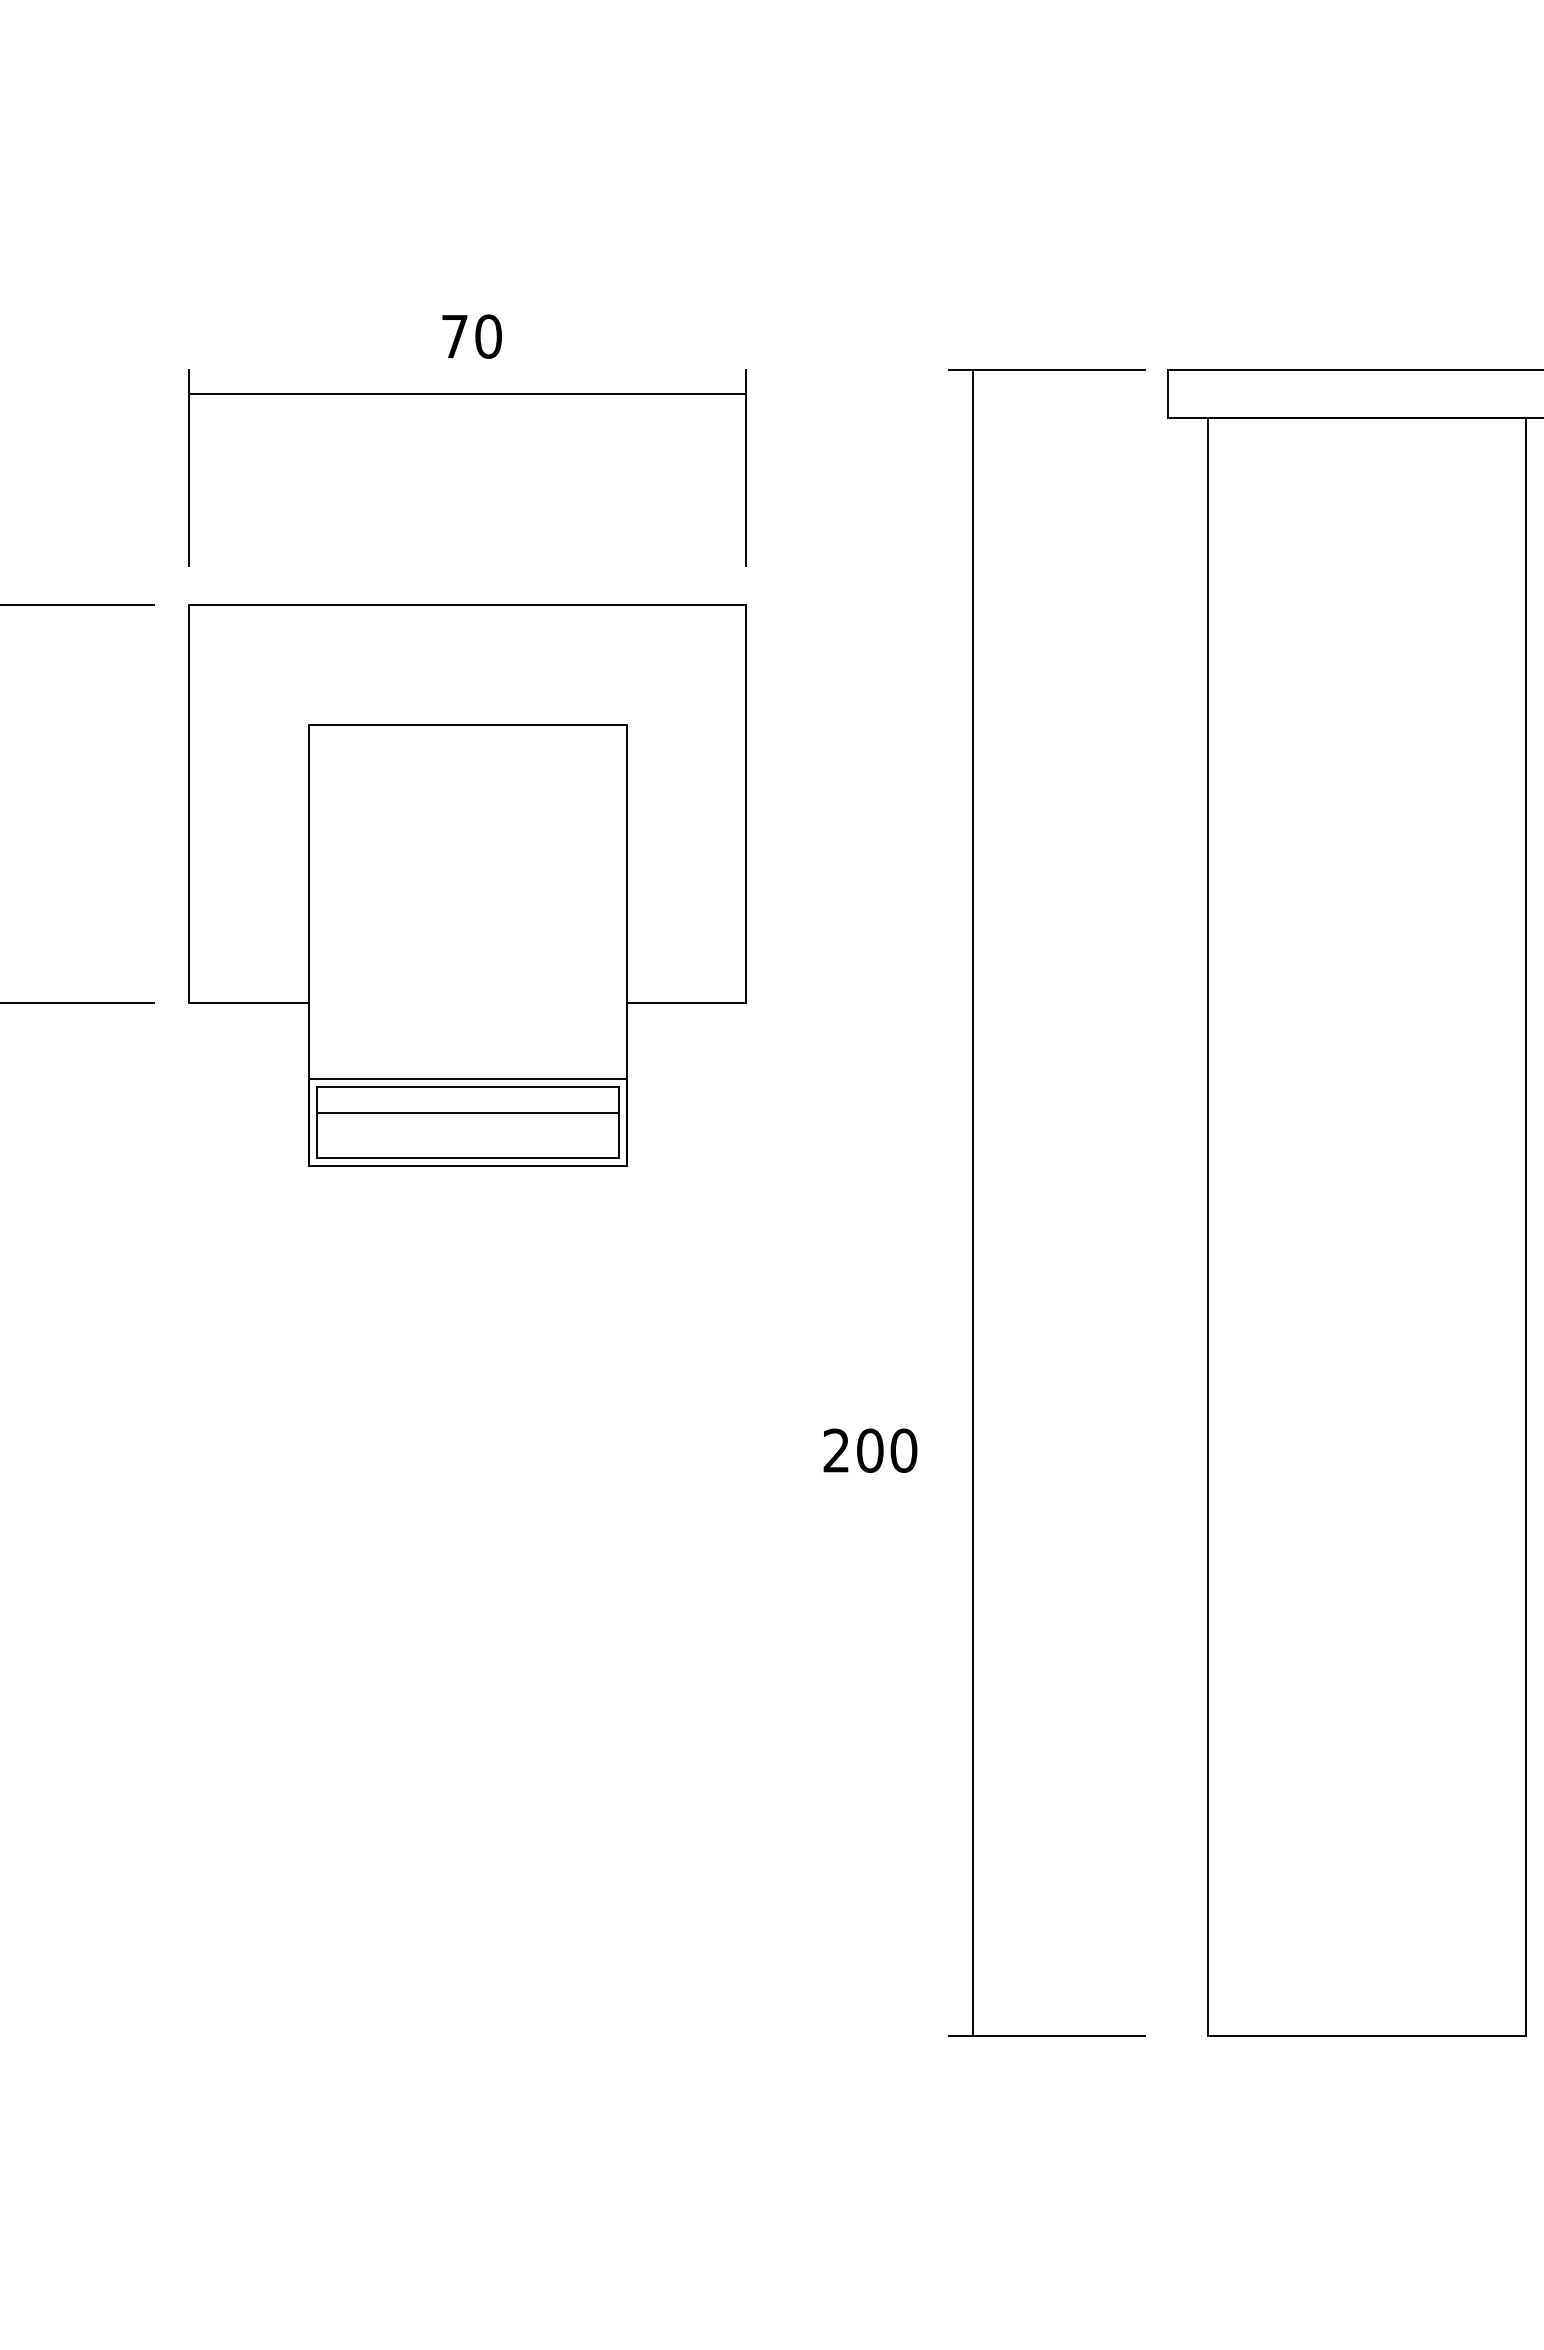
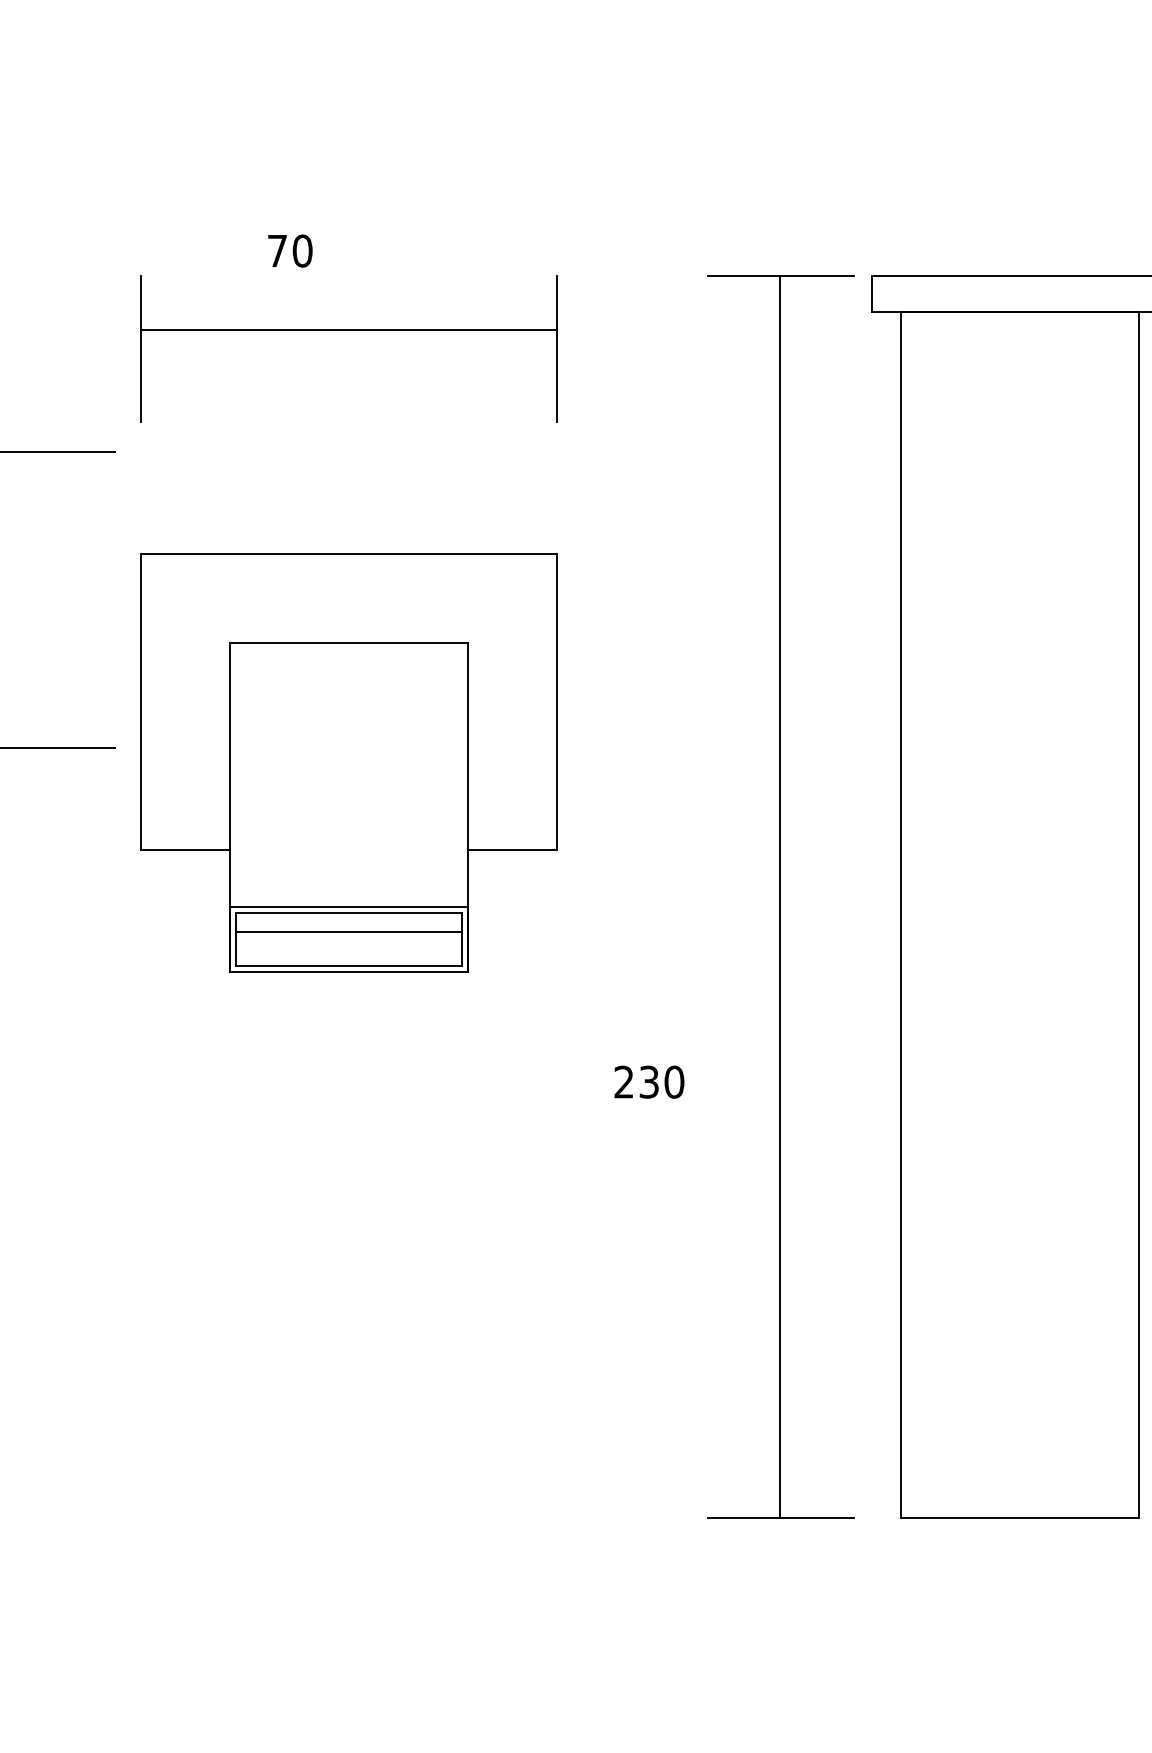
text: (471, 336) -> (289, 250), moved
line: (467, 393) -> (348, 330), moved
part: (467, 885) -> (348, 762), moved
line: (972, 1202) -> (780, 897), moved
text: (870, 1450) -> (649, 1082), 200 -> 230

